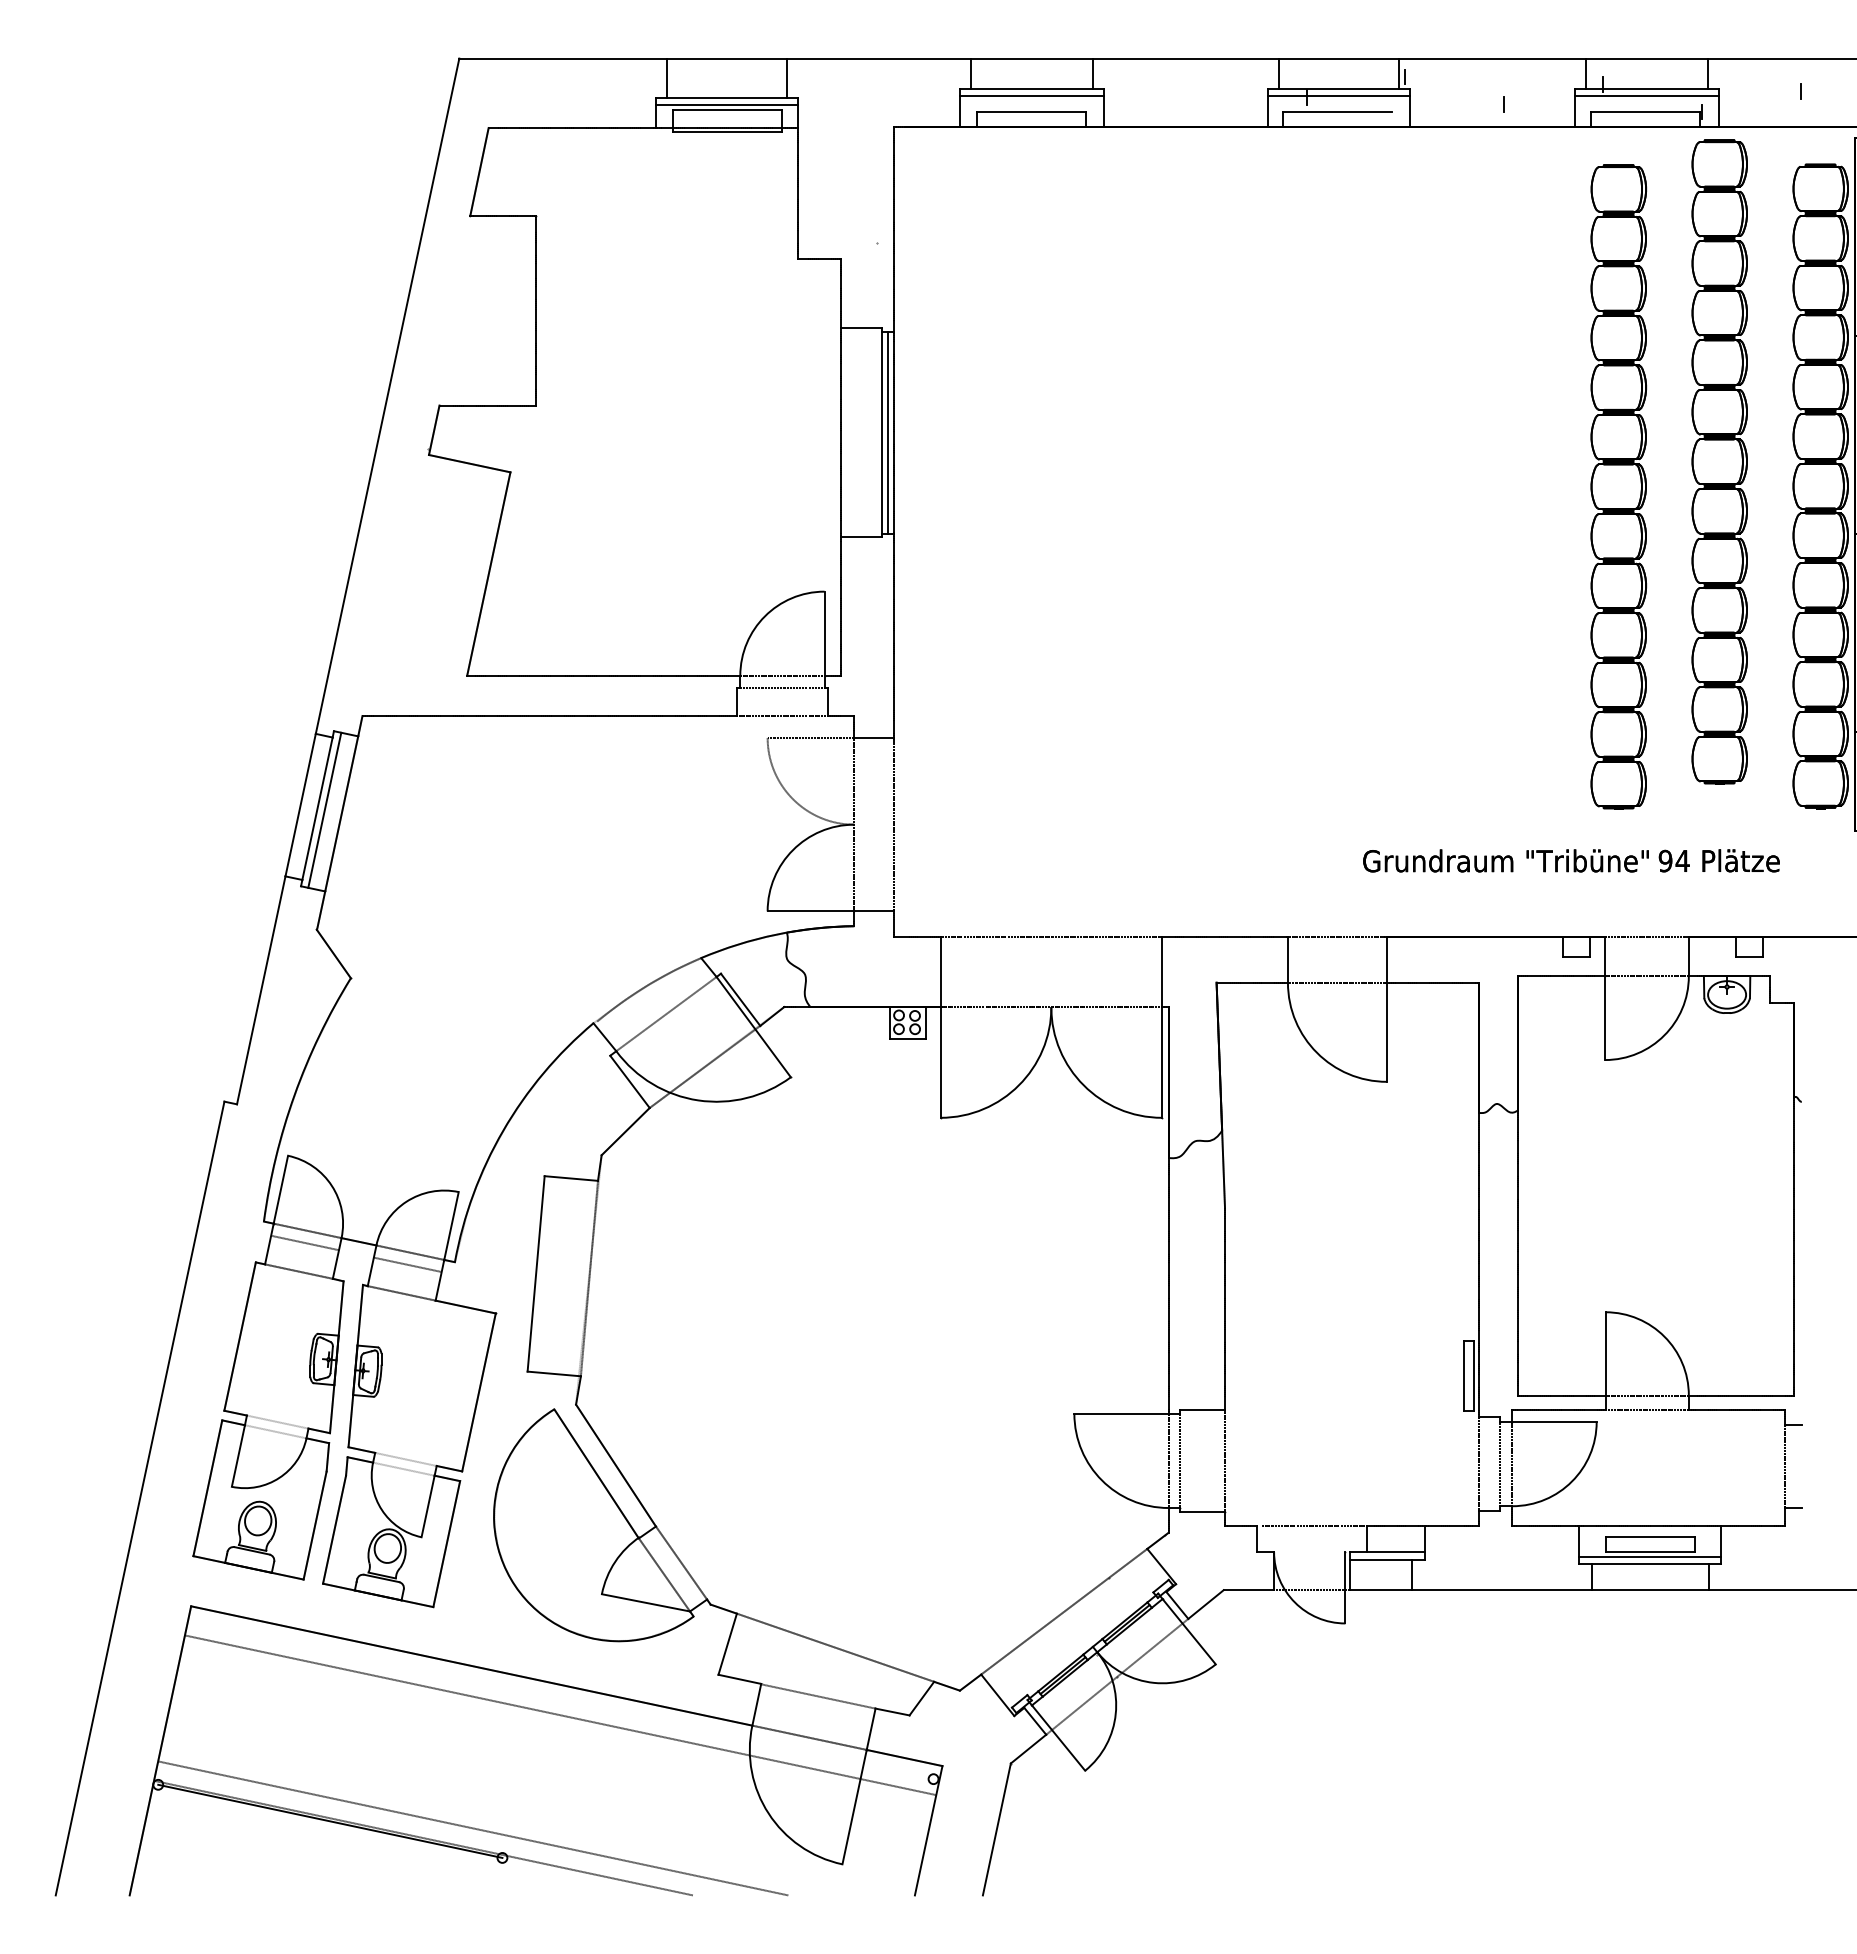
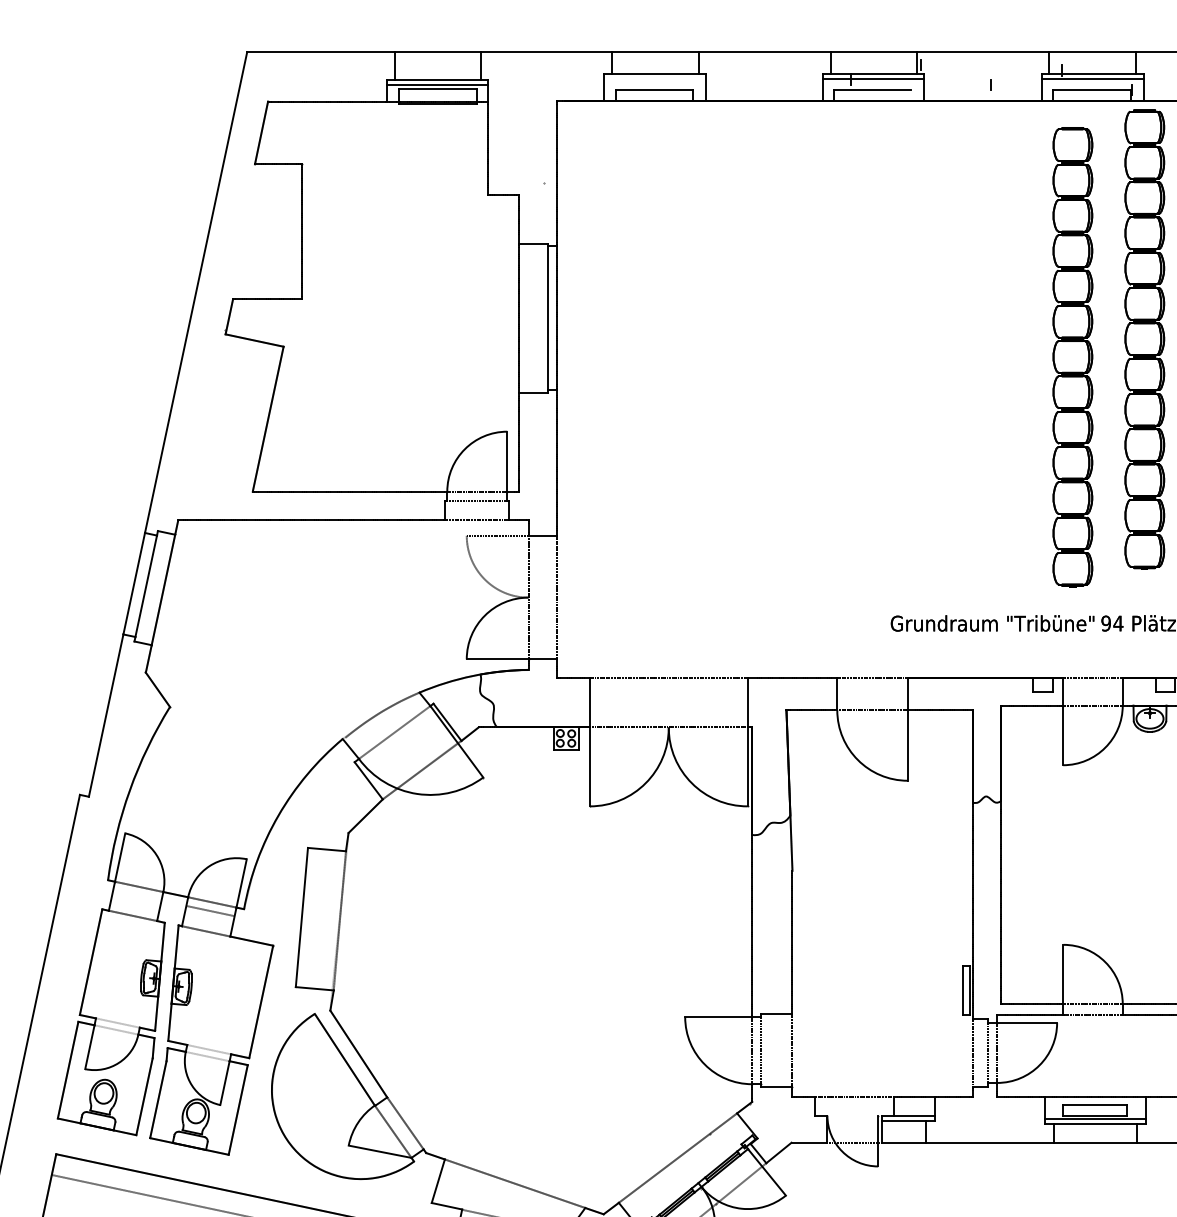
line: (1032, 96) -> (655, 79), removed
line: (888, 432) -> (552, 318), removed
line: (324, 809) -> (151, 586), removed
line: (305, 1242) -> (137, 895), removed

